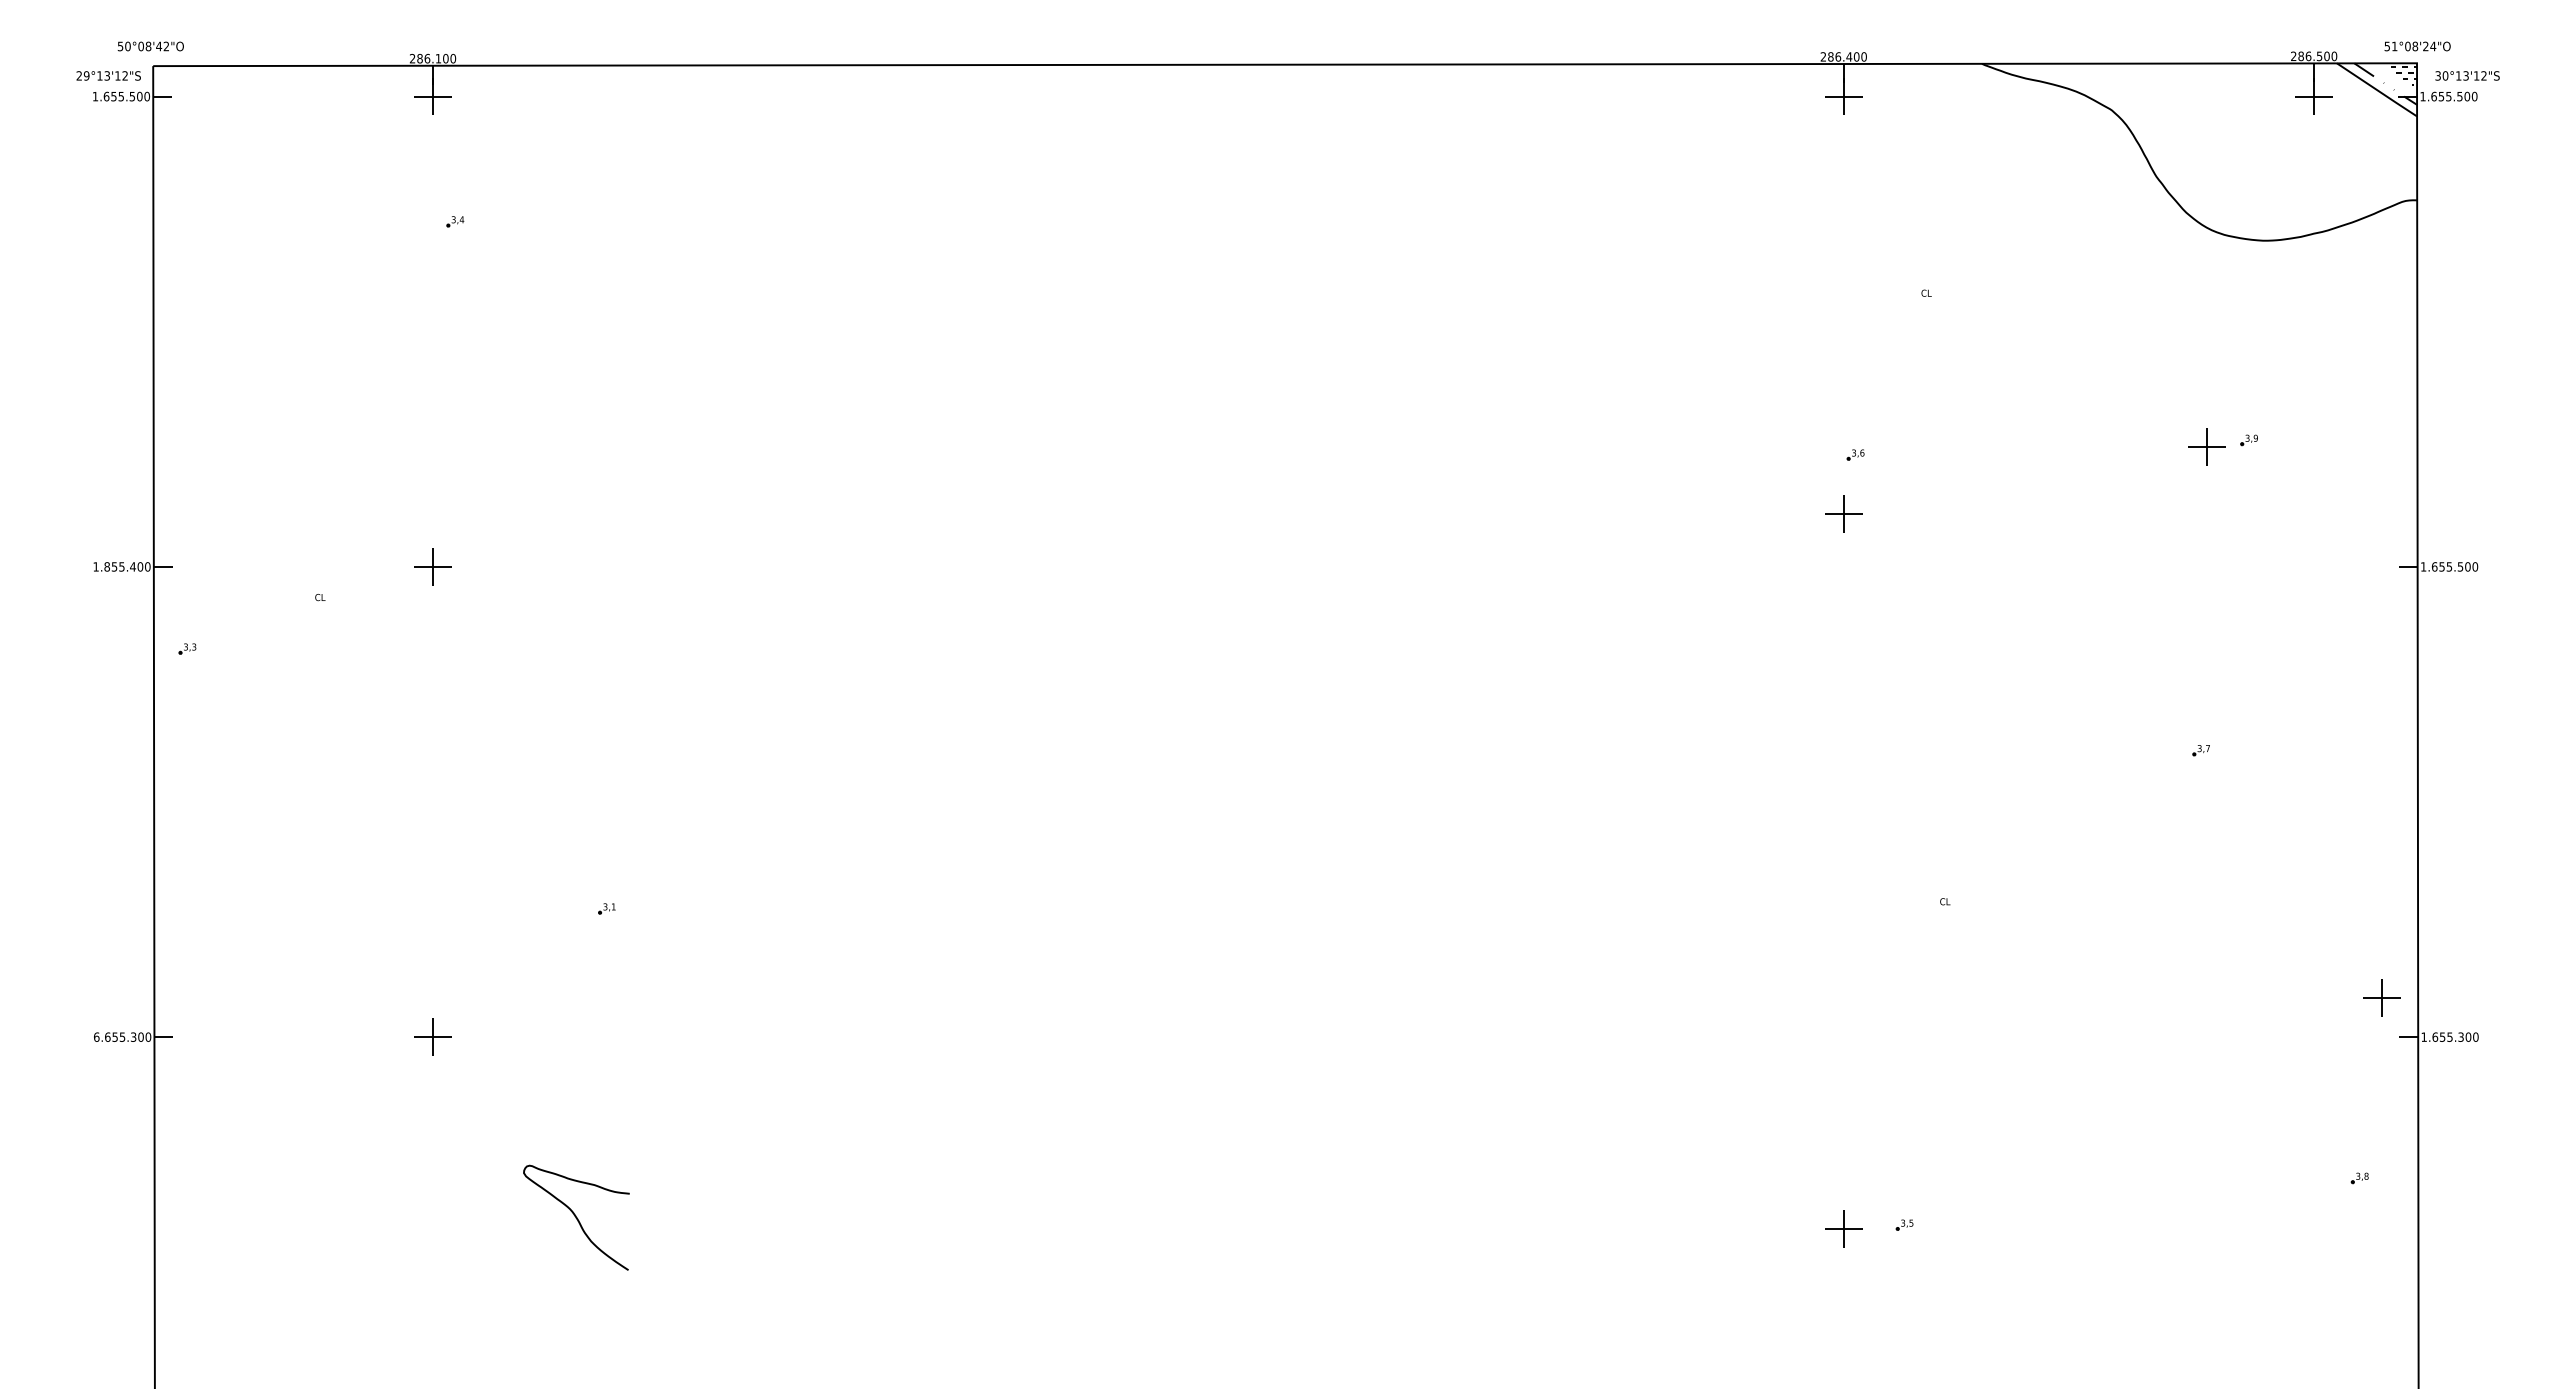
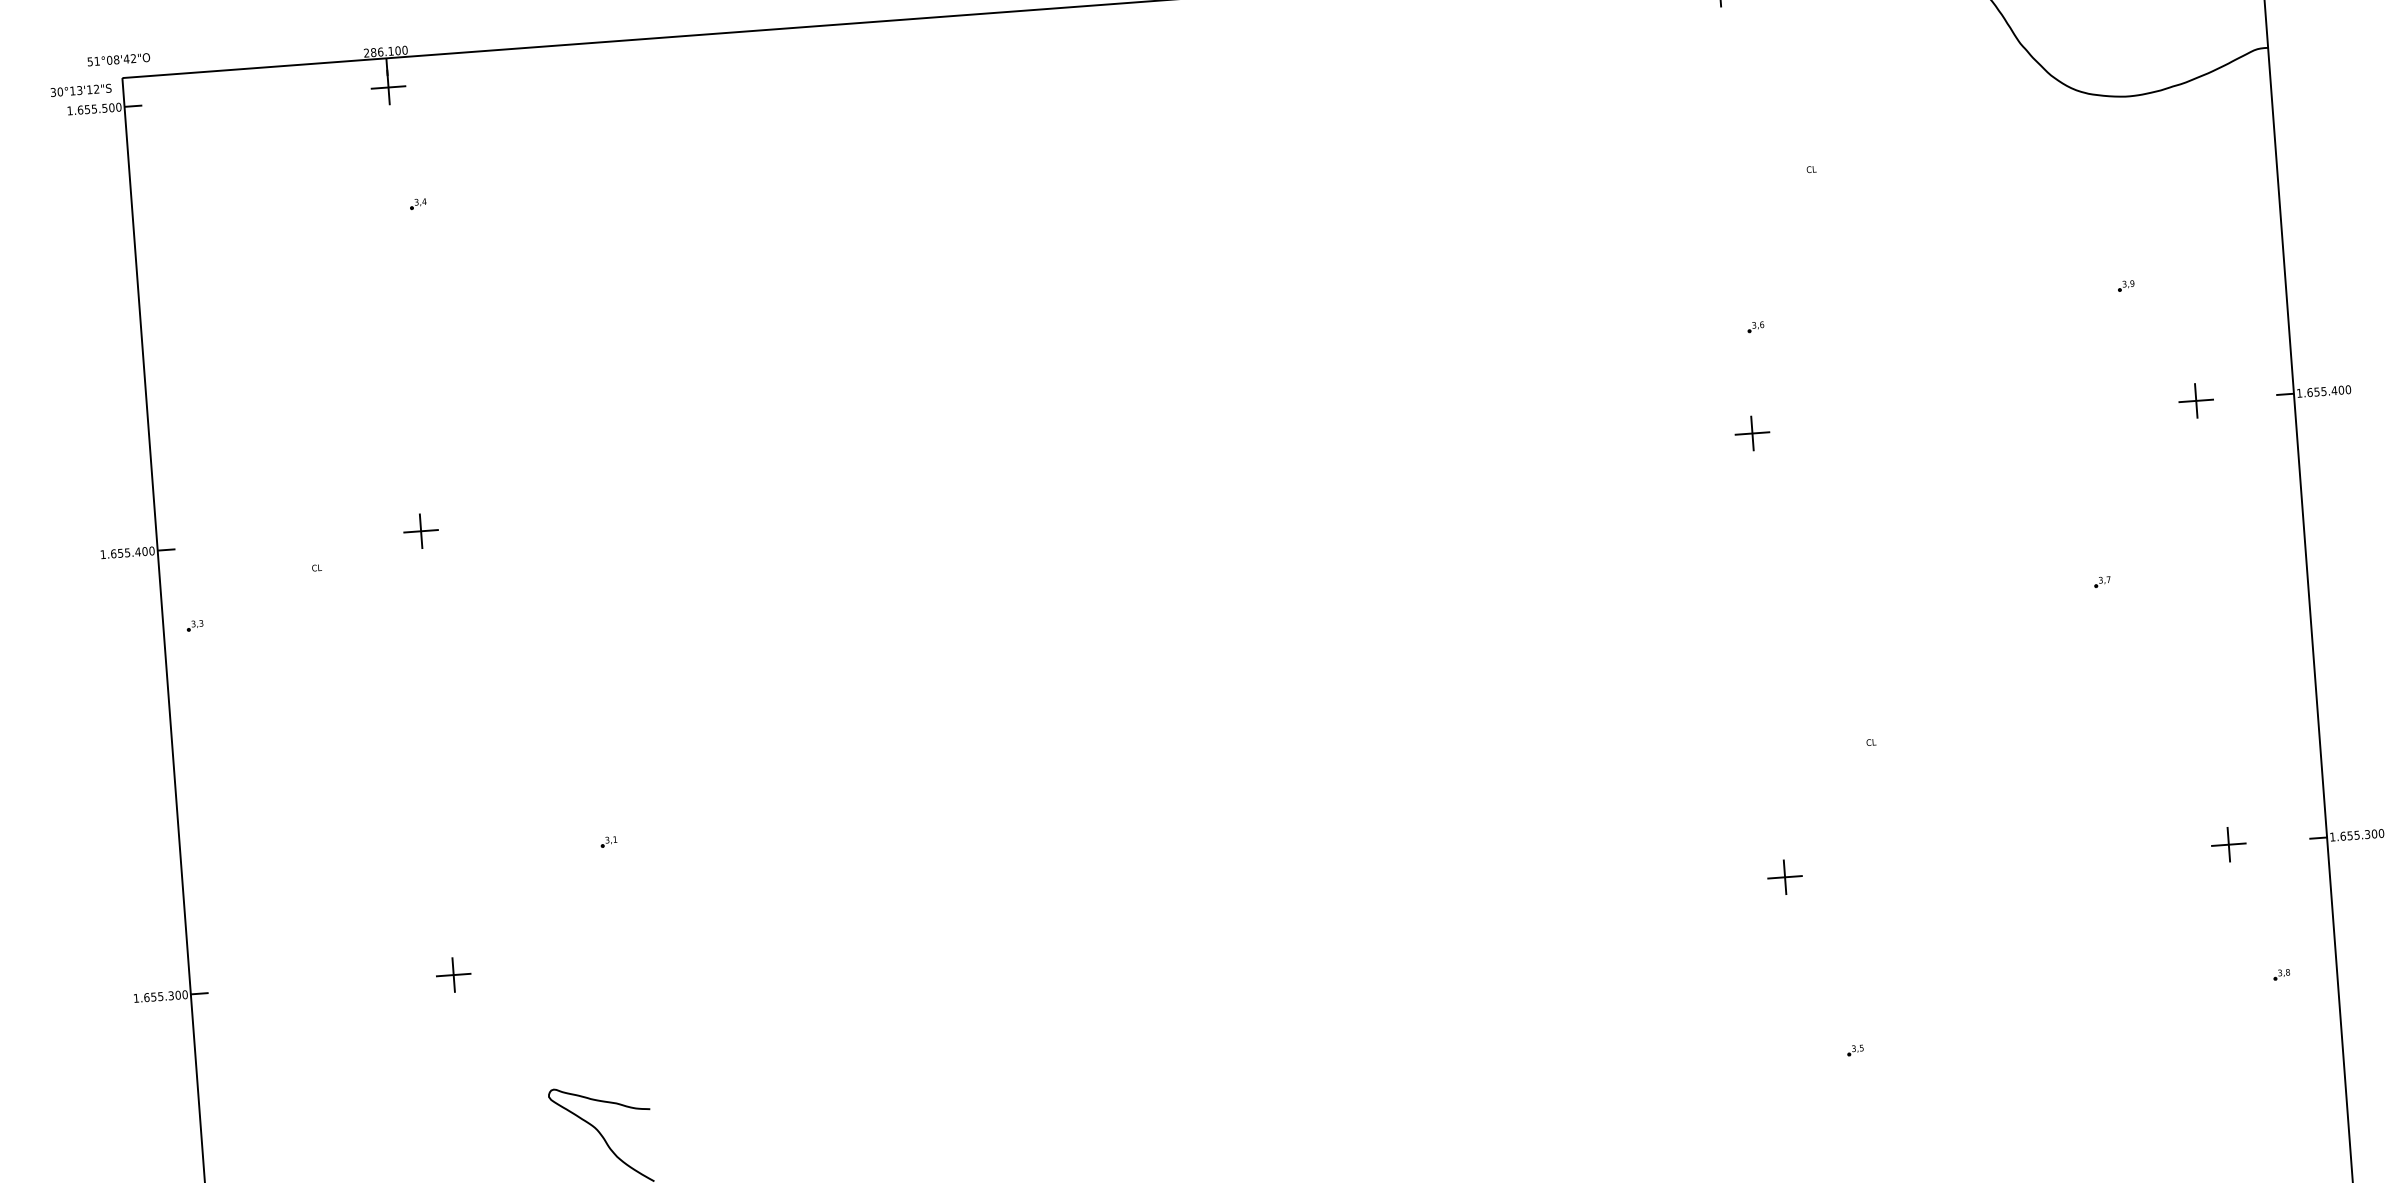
text: (127, 46) -> (96, 61), 50°08'42"O -> 51°08'42"O
text: (82, 75) -> (56, 91), 29°13'12"S -> 30°13'12"S
part: (2206, 446) -> (2195, 400), moved
part: (1843, 513) -> (1752, 433), moved
text: (106, 566) -> (113, 553), 1.855.400 -> 1.655.400
text: (2460, 566) -> (2334, 390), 1.655.500 -> 1.655.400
part: (2381, 997) -> (2228, 844), moved
text: (96, 1036) -> (136, 997), 6.655.300 -> 1.655.300
part: (1843, 1228) -> (1784, 876), moved

